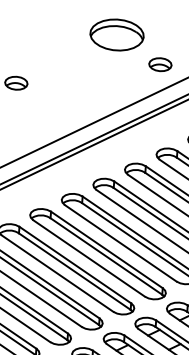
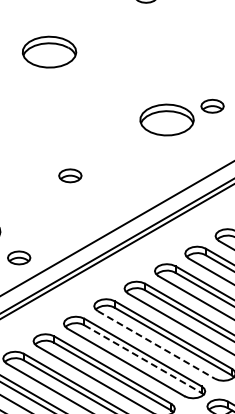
part: (160, 63) -> (212, 105), moved
line: (89, 258) -> (156, 344), solid -> dashed
line: (75, 271) -> (143, 359), solid -> dashed

